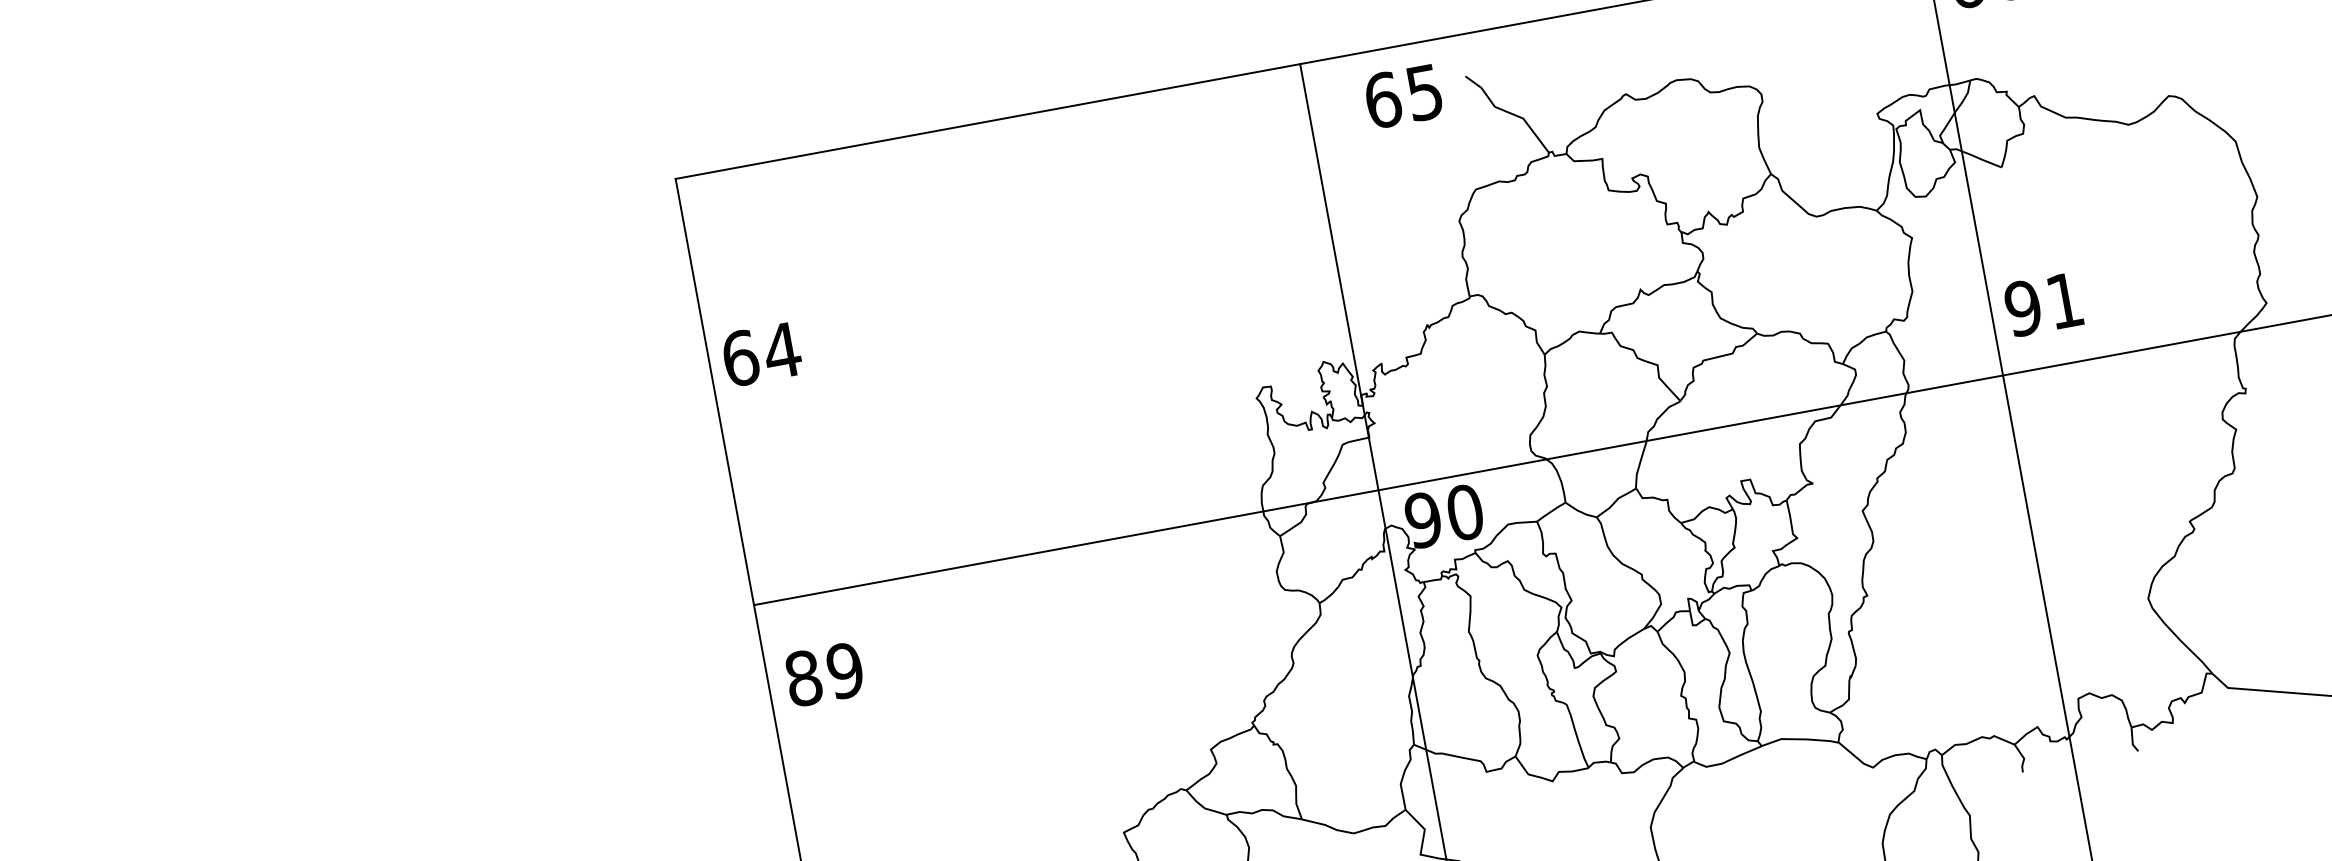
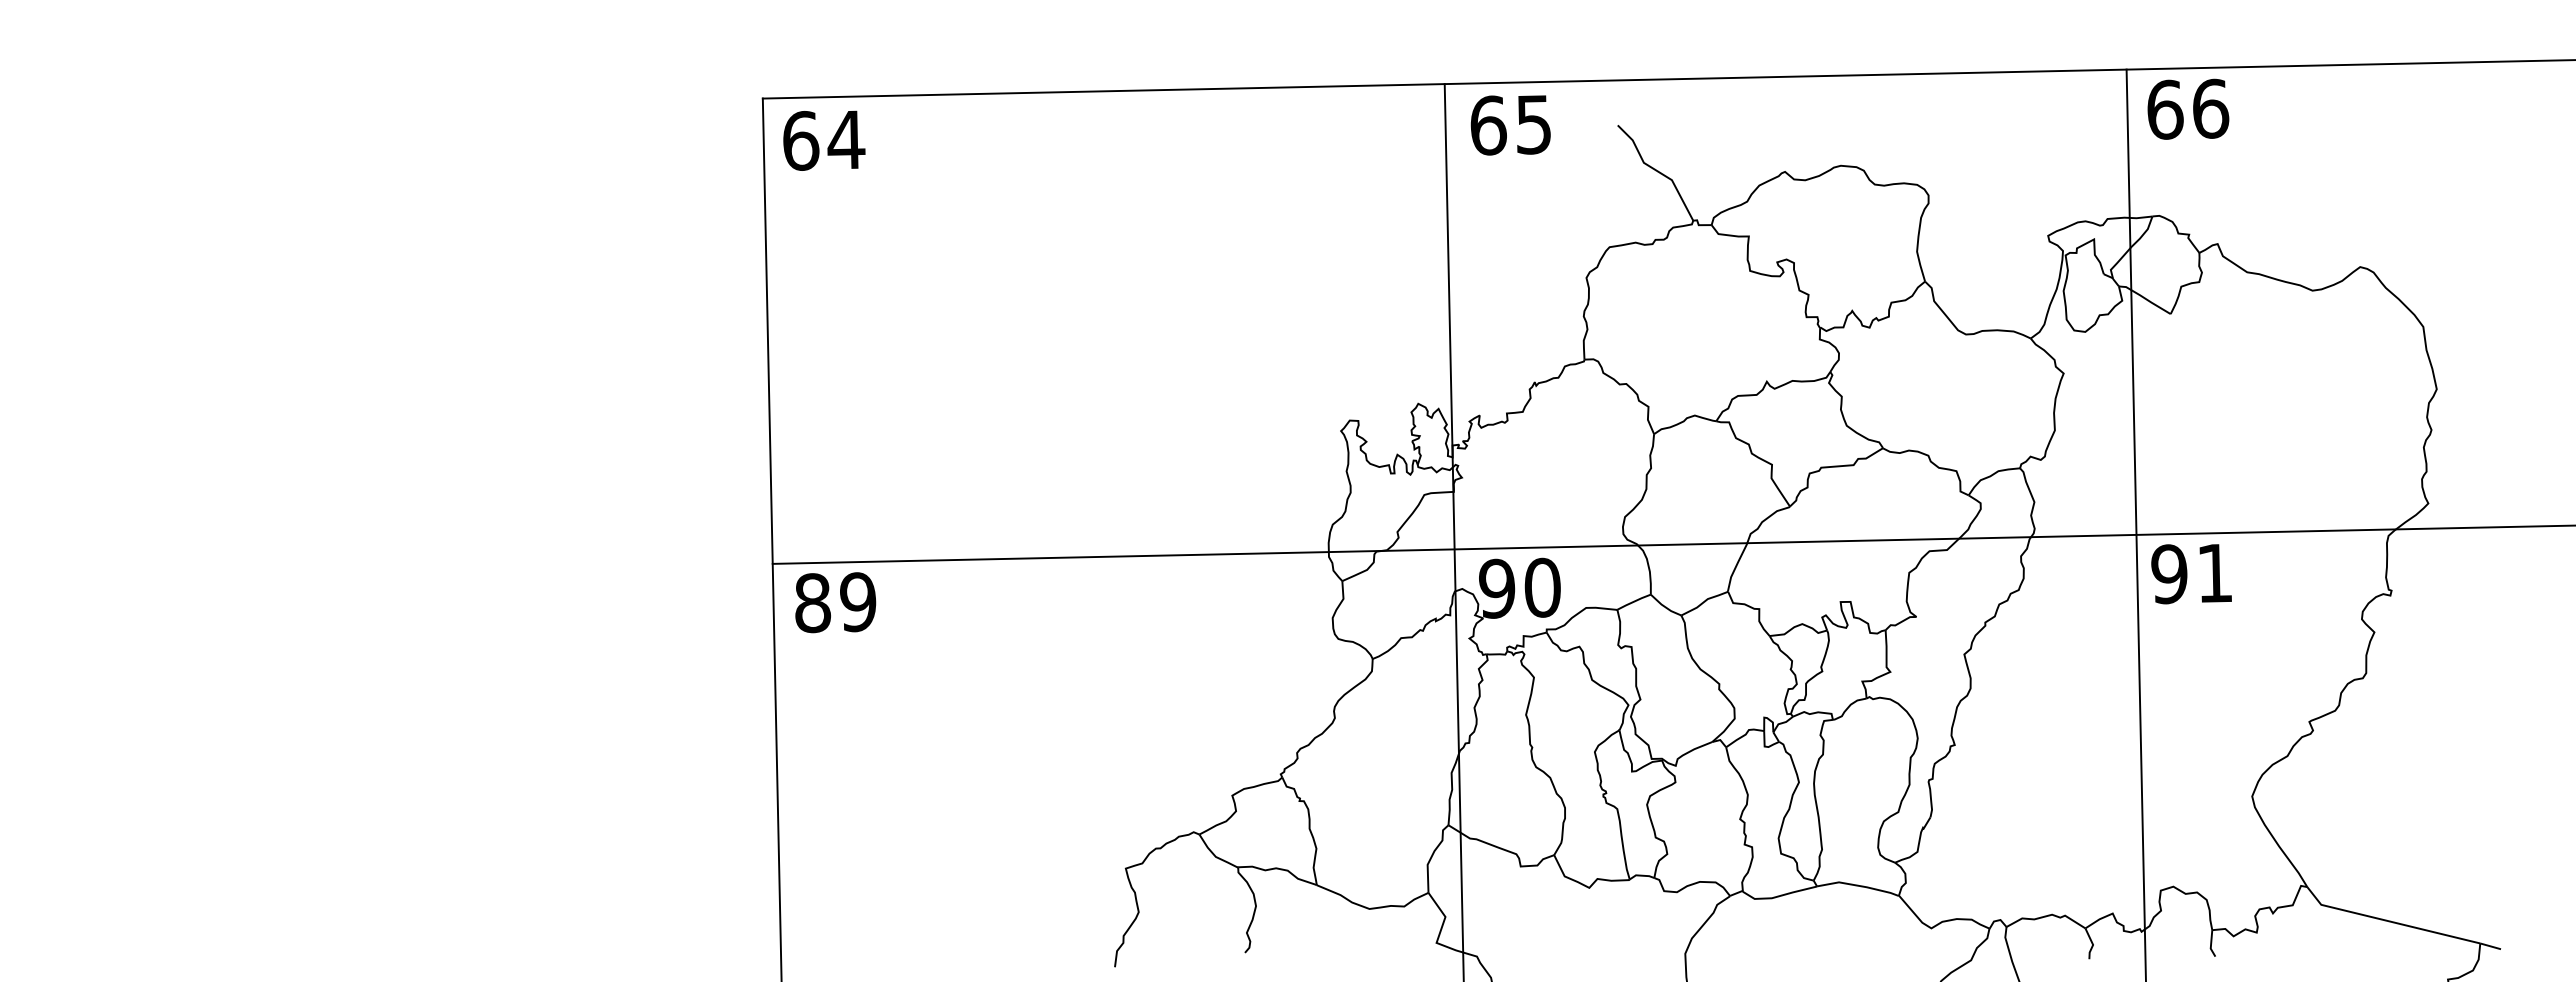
text: (1403, 96) -> (1510, 125), moved
text: (2043, 305) -> (2191, 574), moved
text: (762, 354) -> (824, 140), moved
text: (824, 674) -> (835, 602), moved

